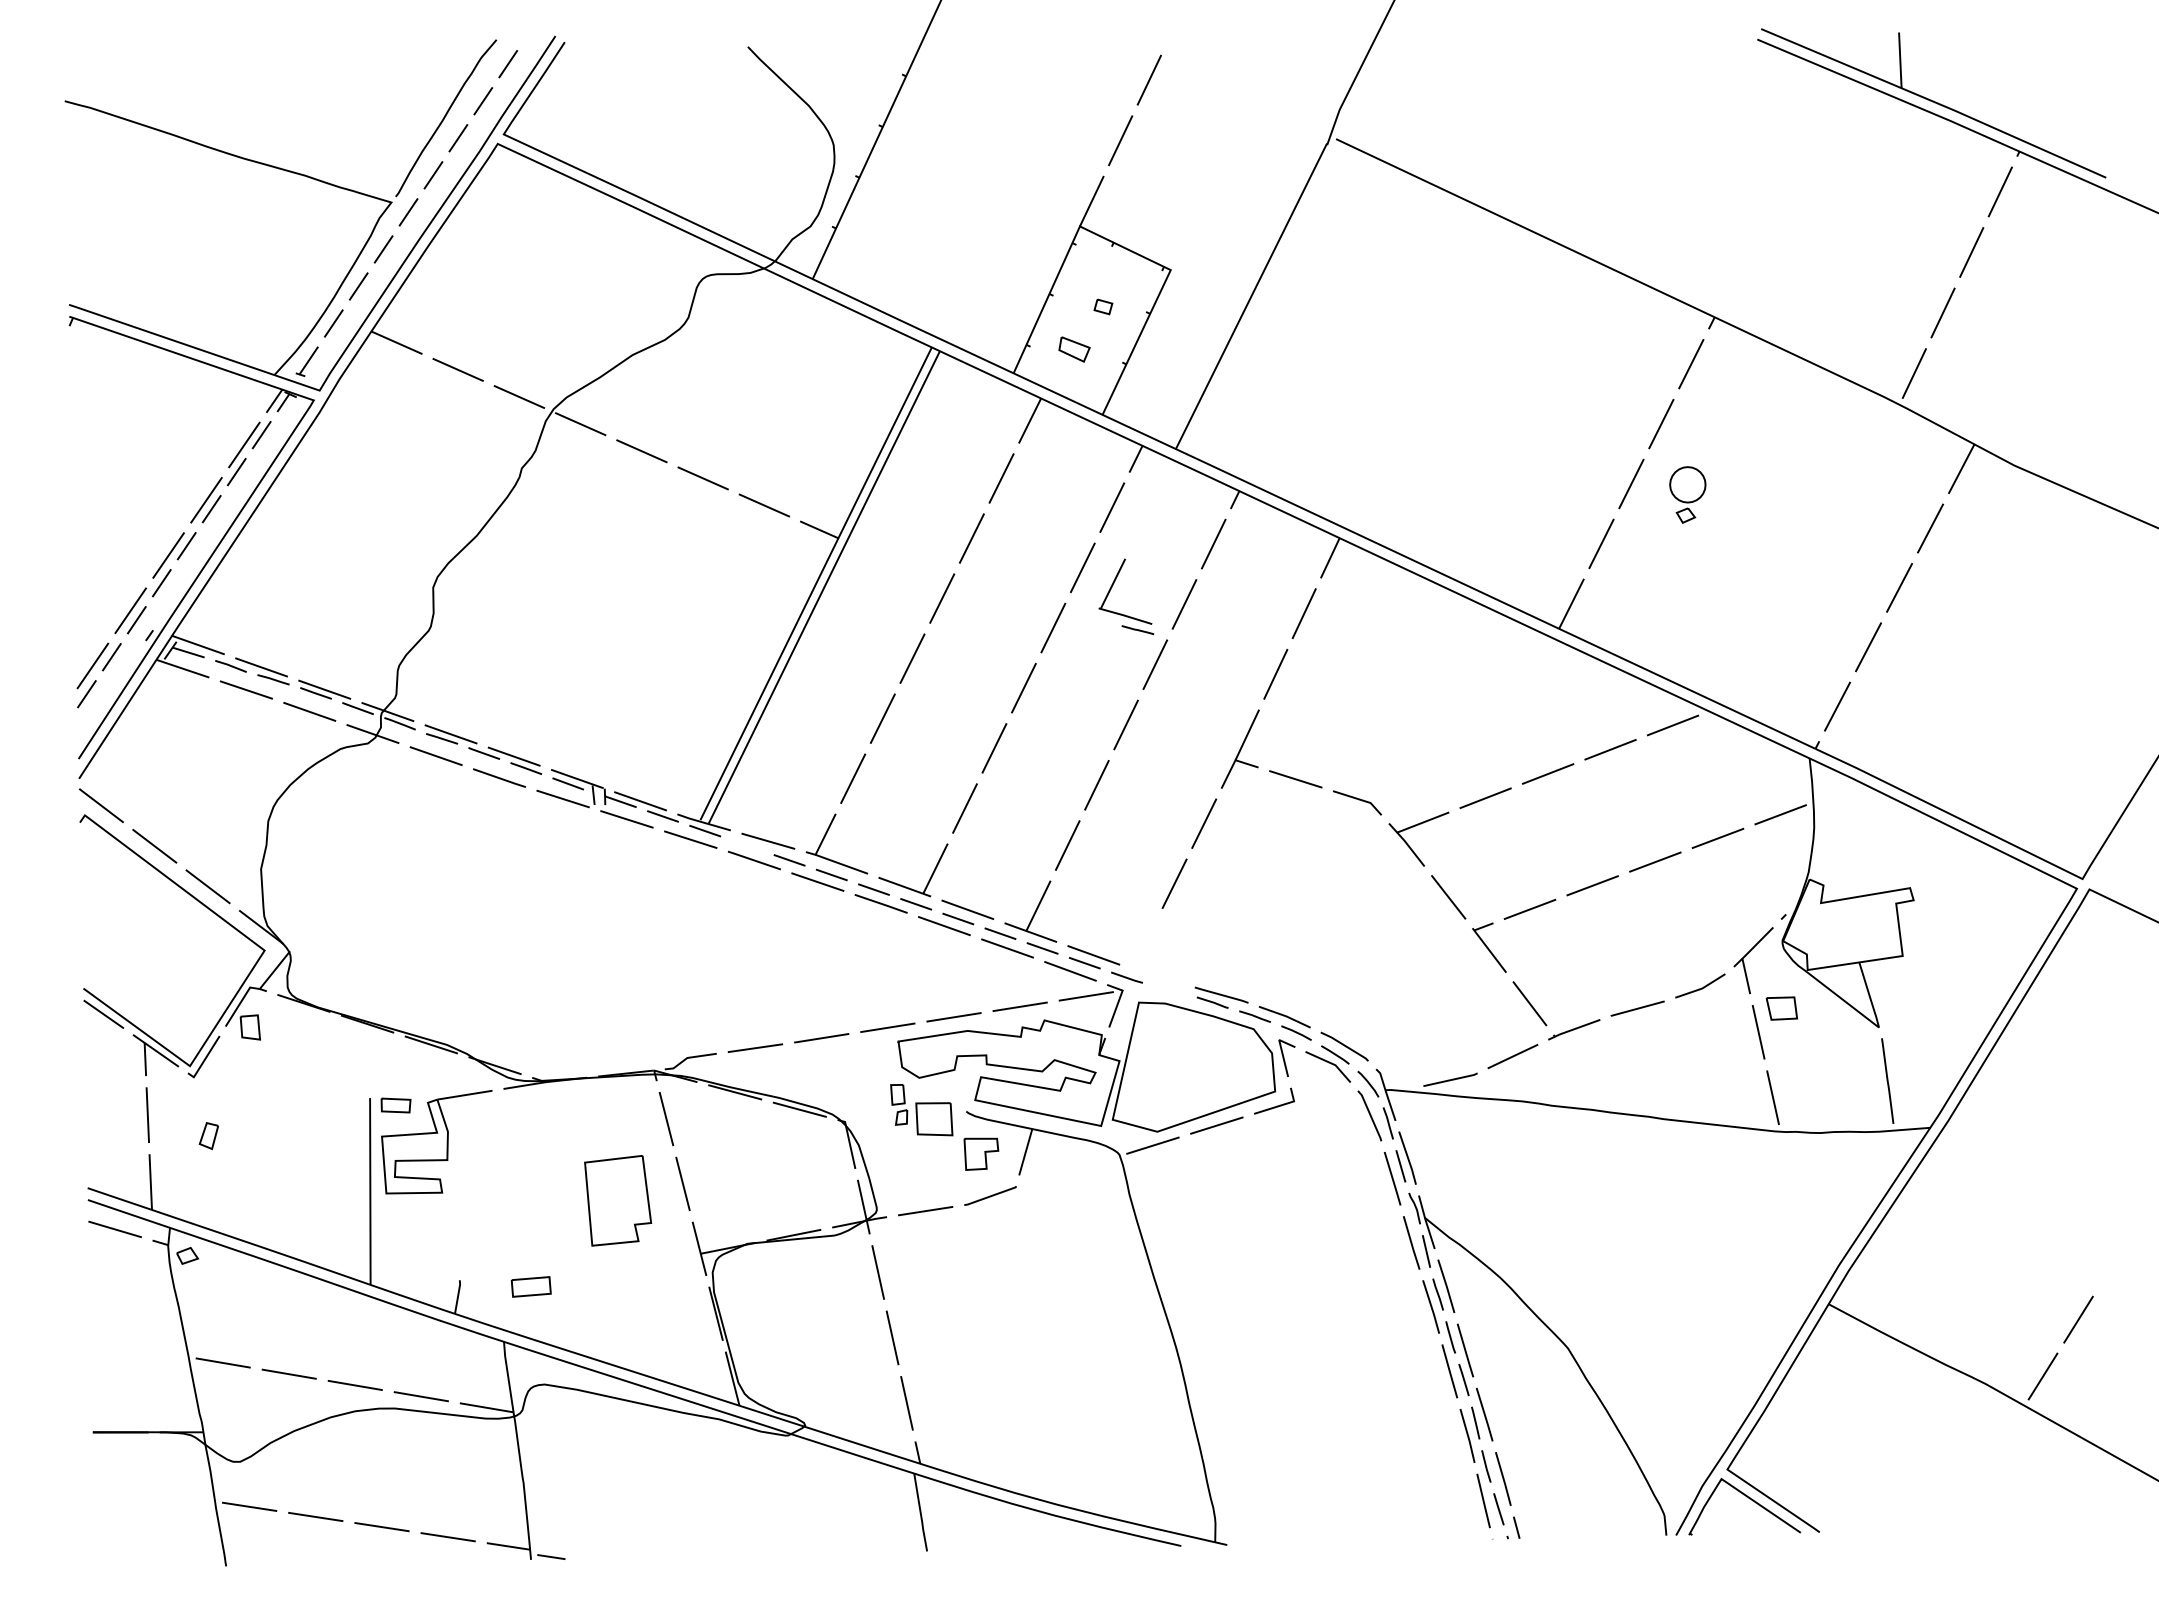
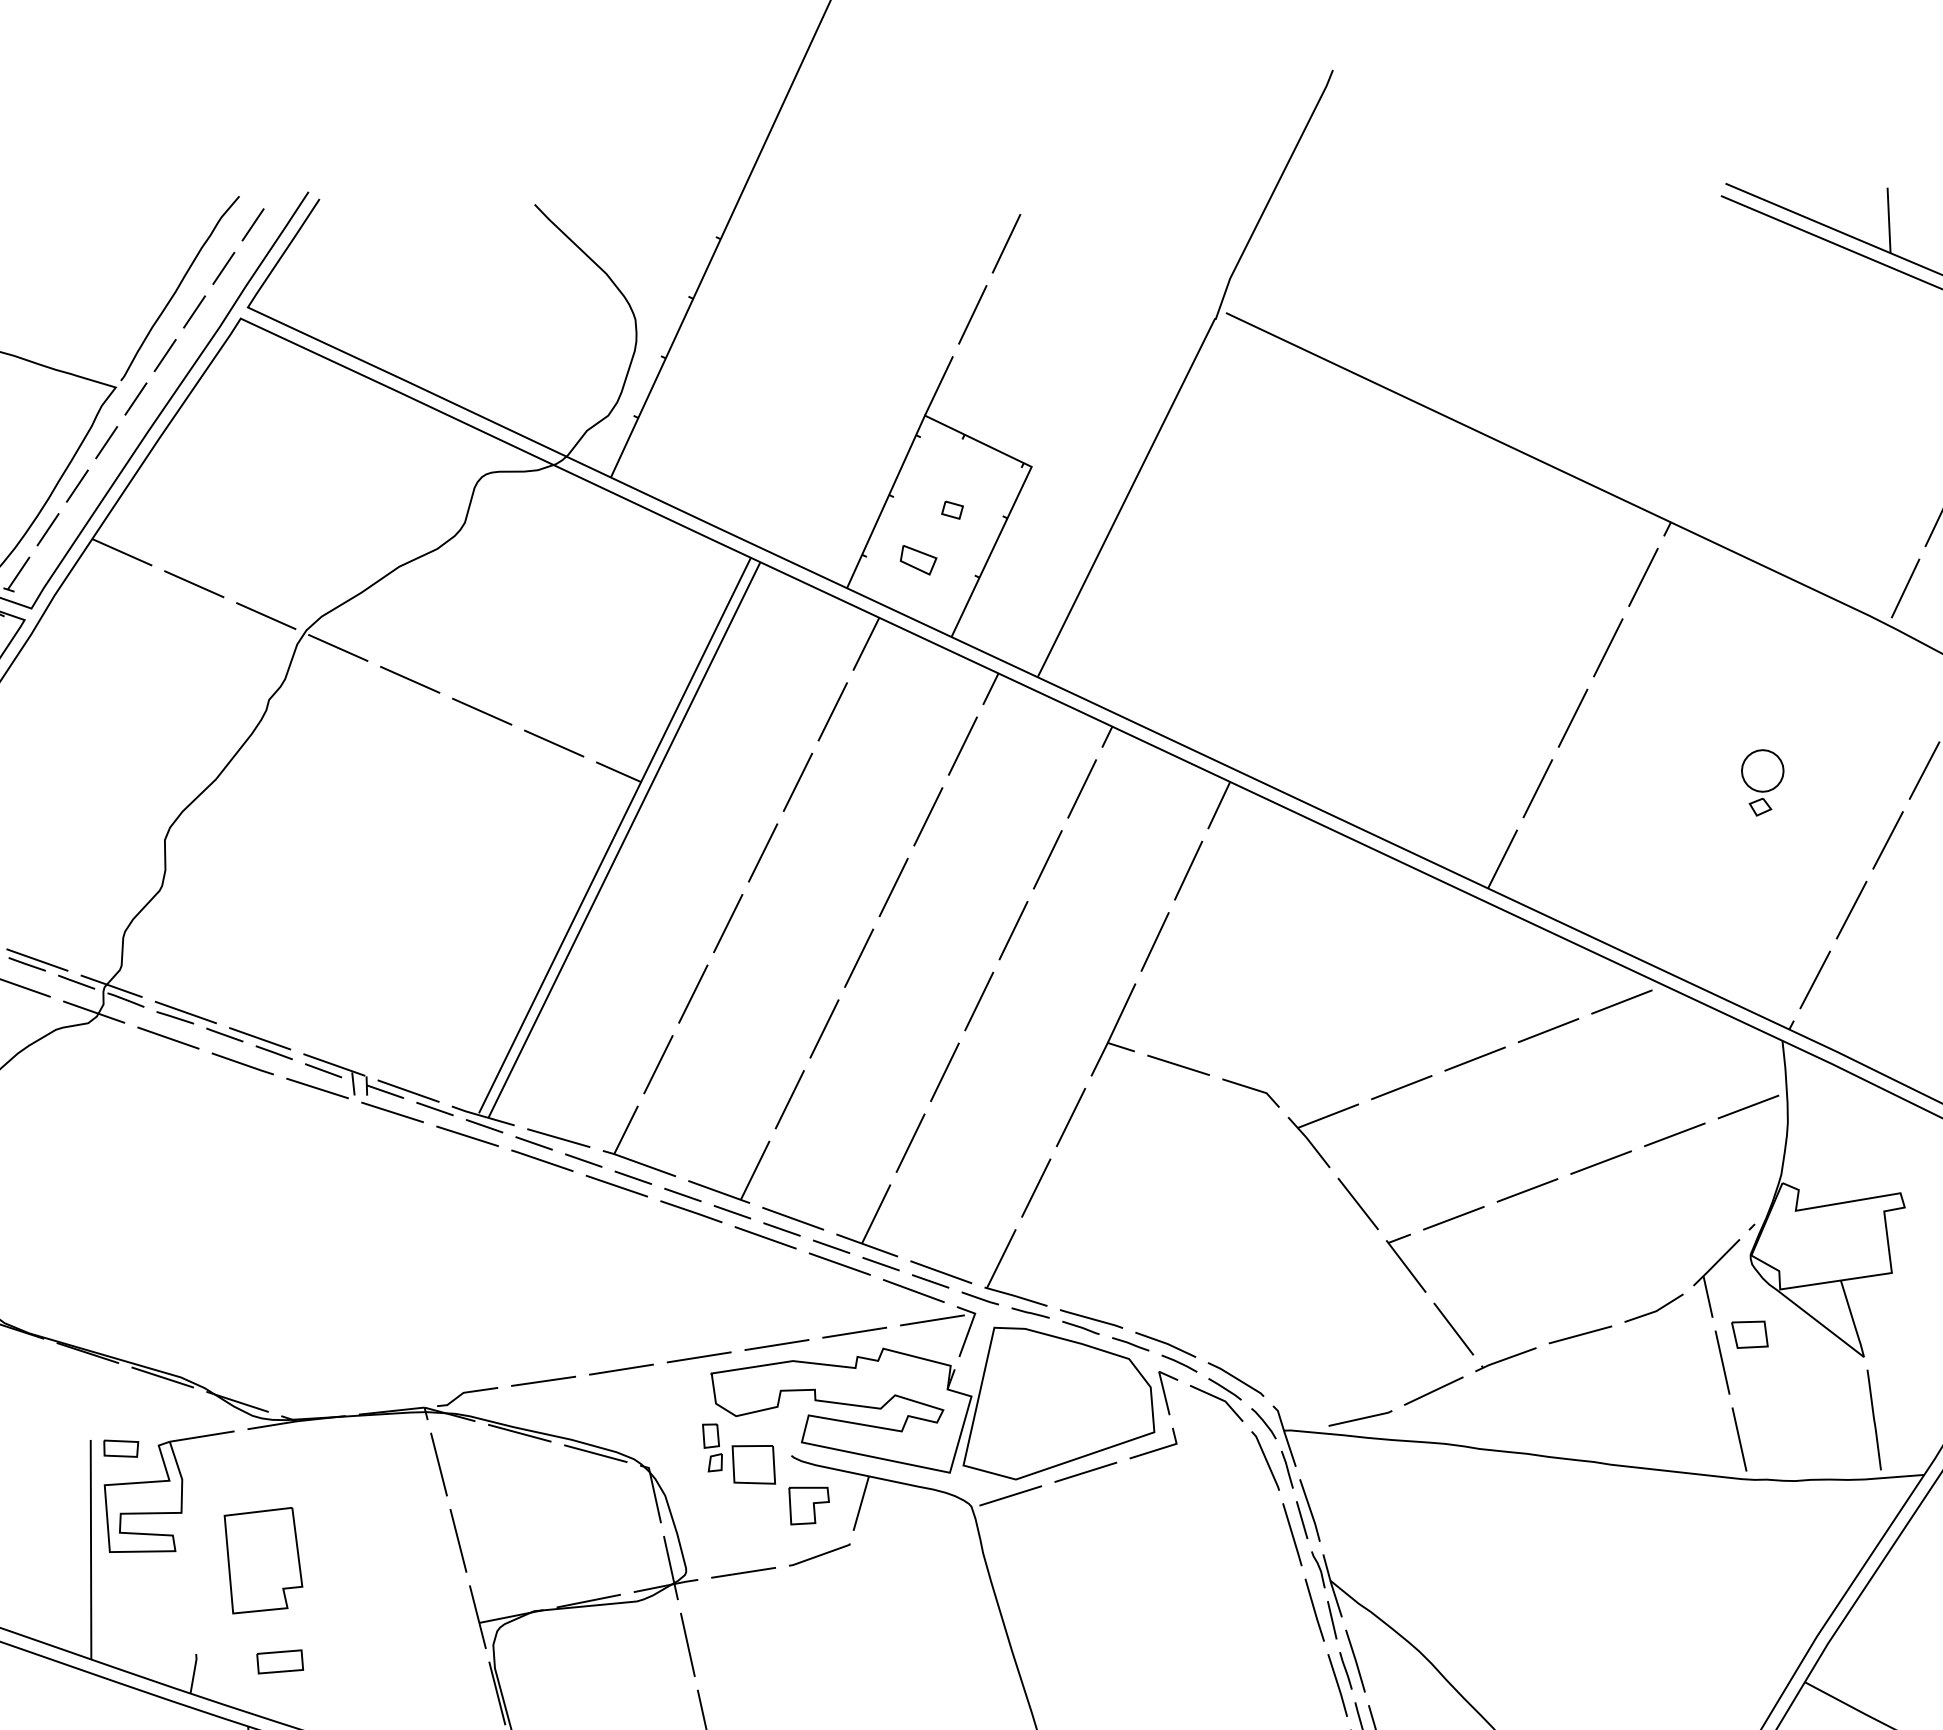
part: (1687, 494) -> (1762, 782), moved
part: (1111, 589) -> (999, 1265), moved
line: (747, 845) -> (534, 1143), added
part: (618, 1200) -> (263, 1560), moved

